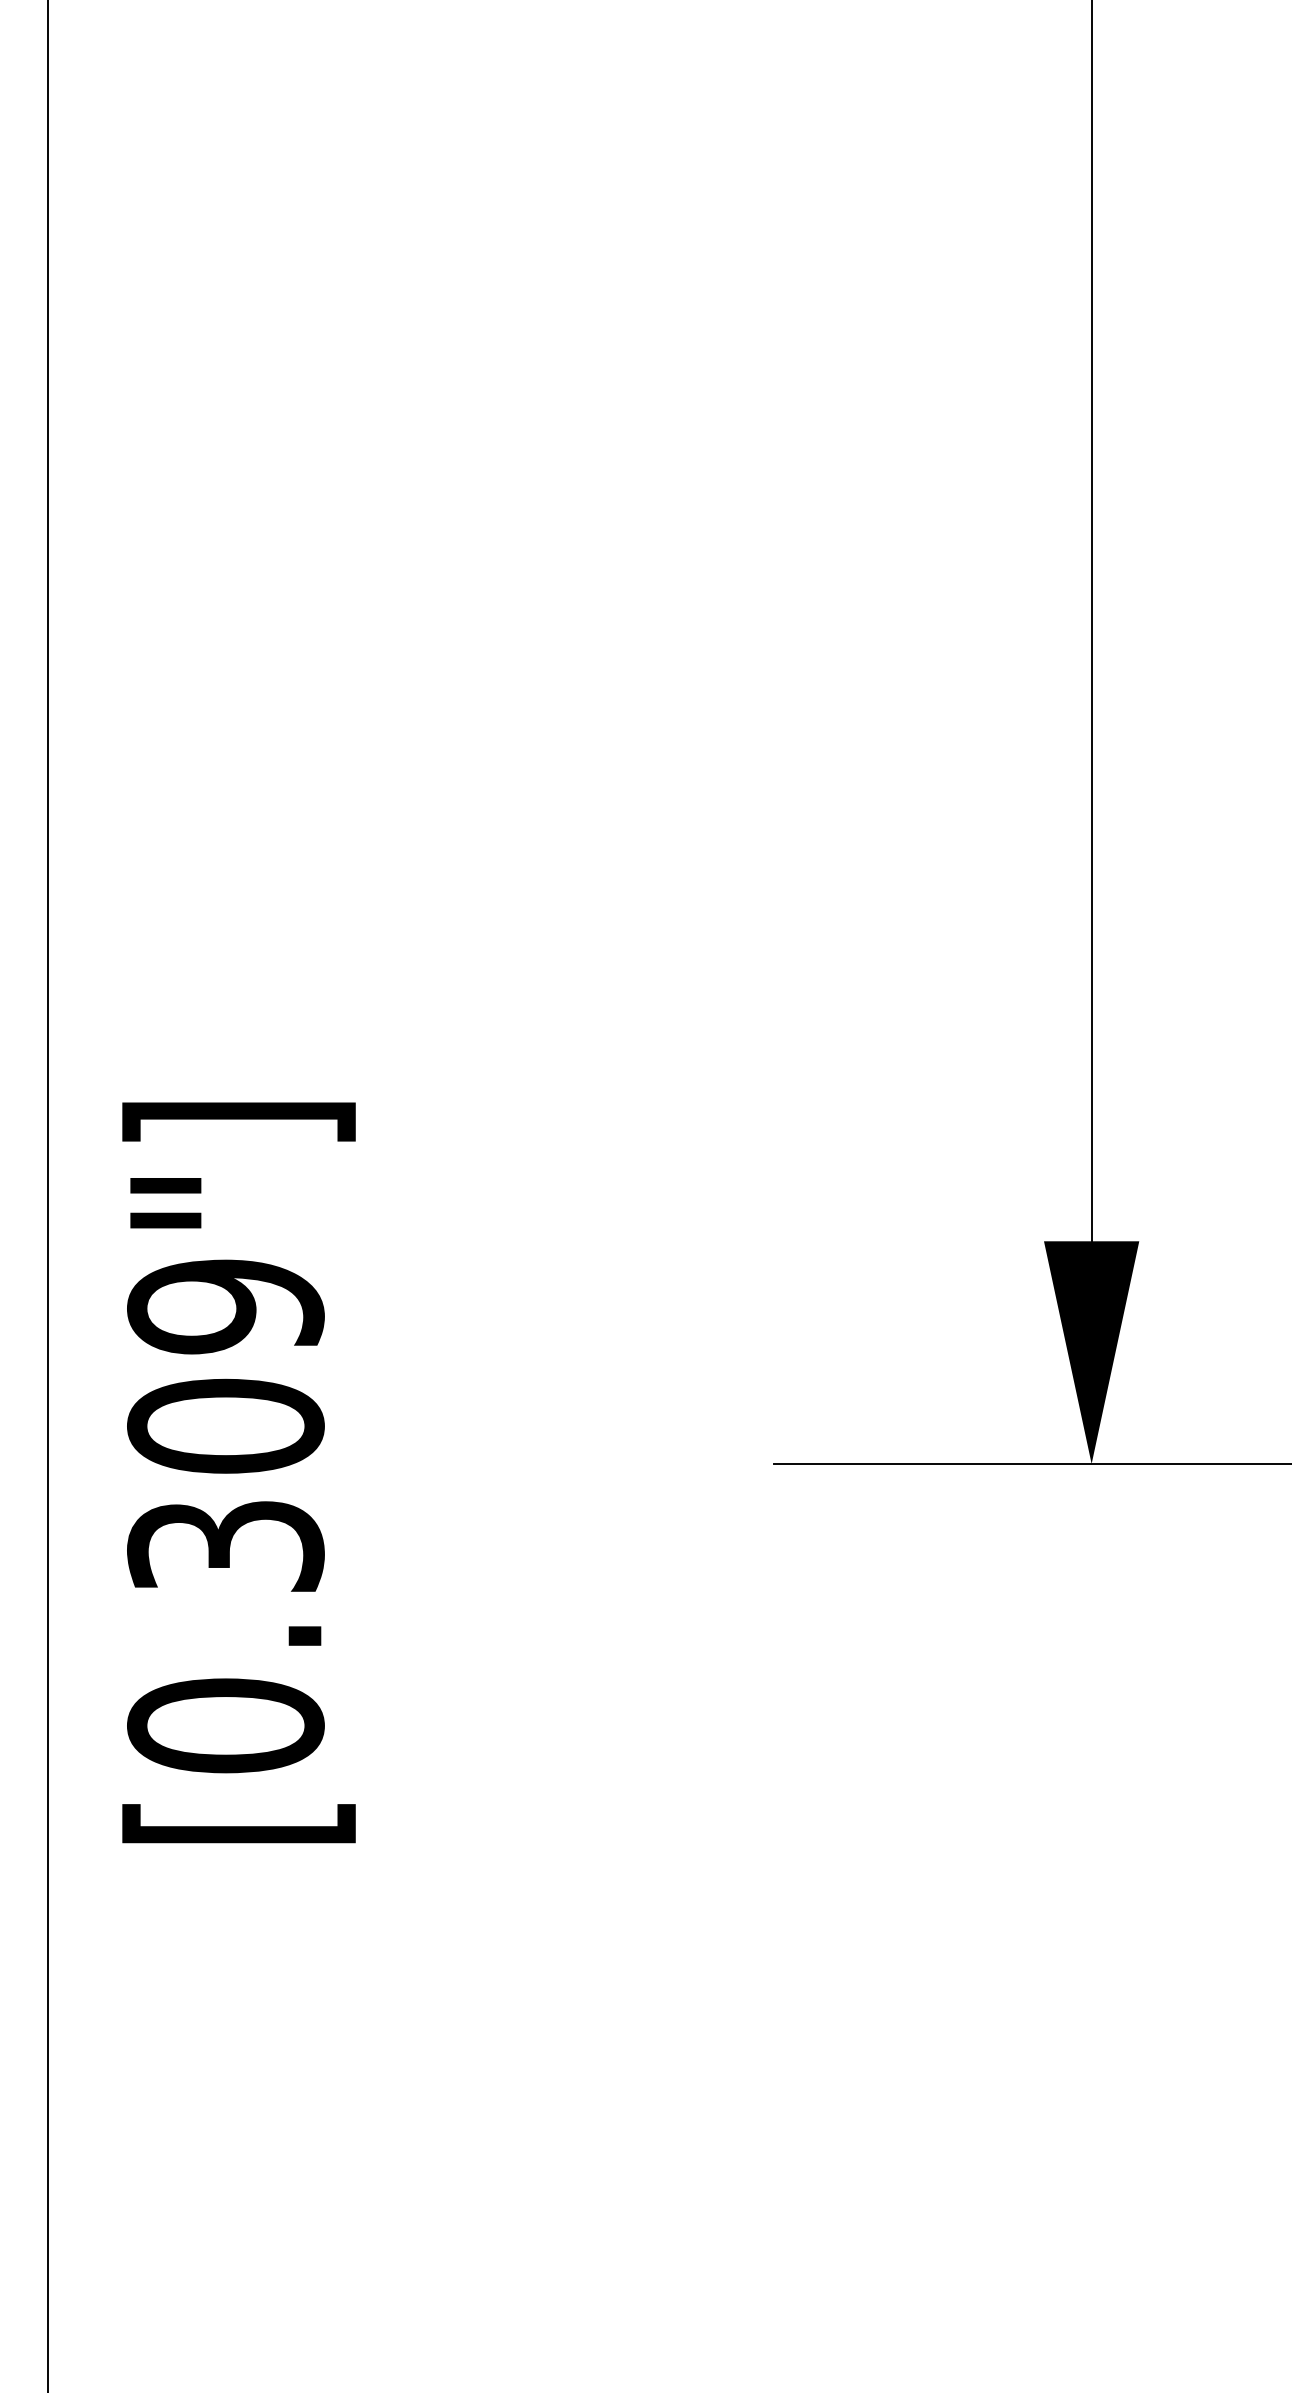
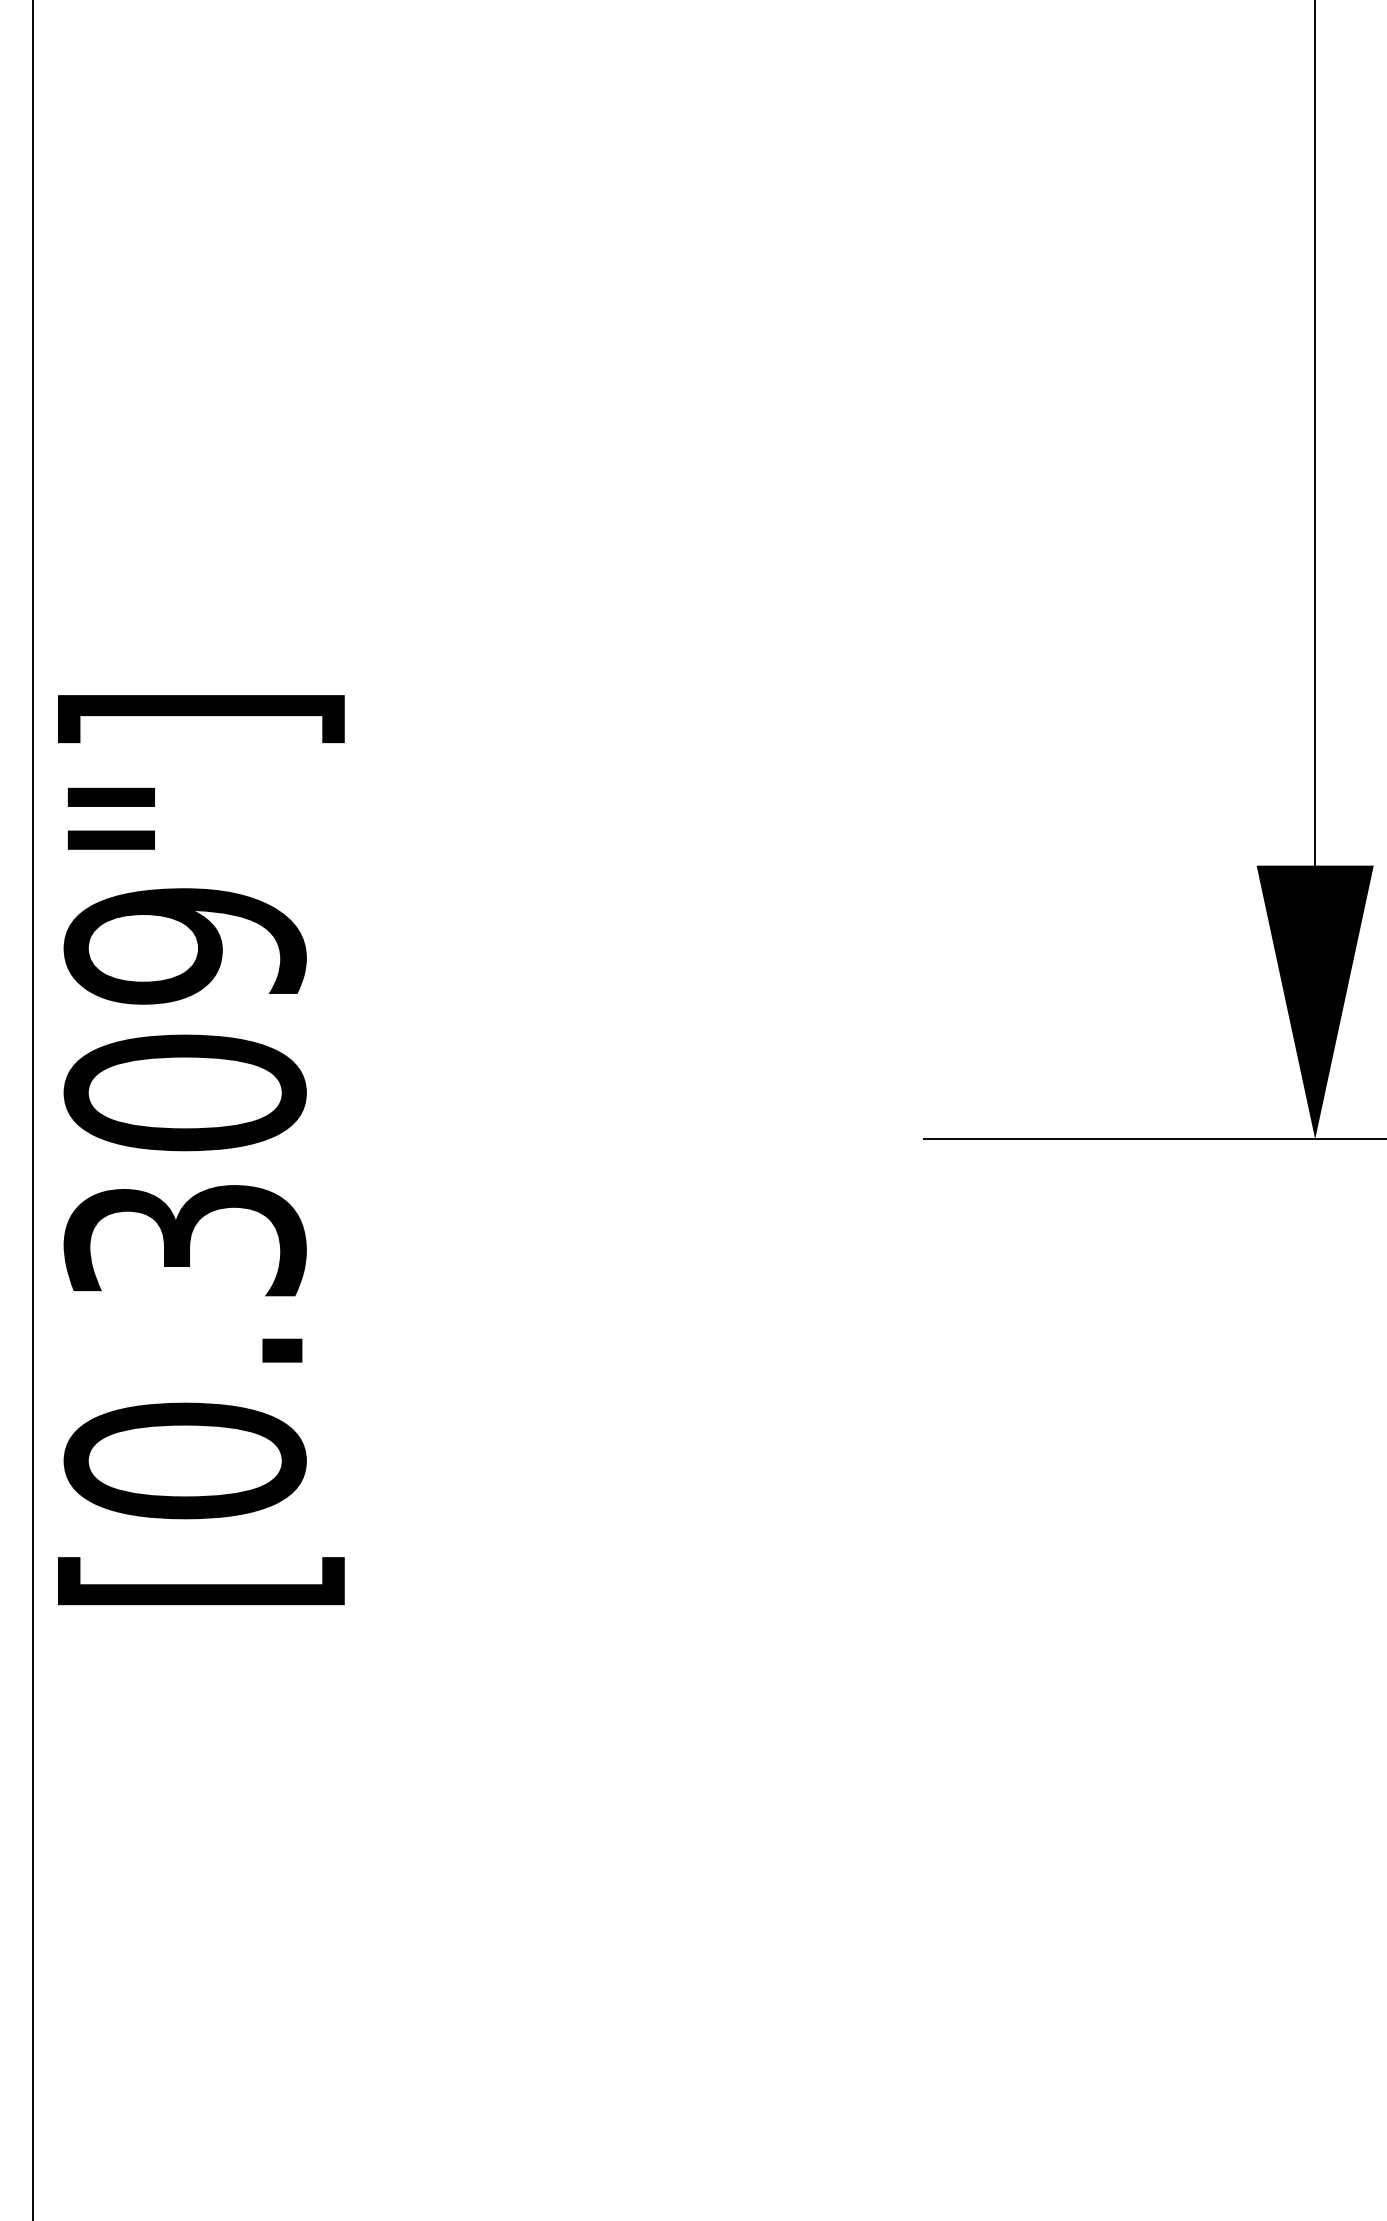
text: (238, 1472) -> (200, 1149), moved

